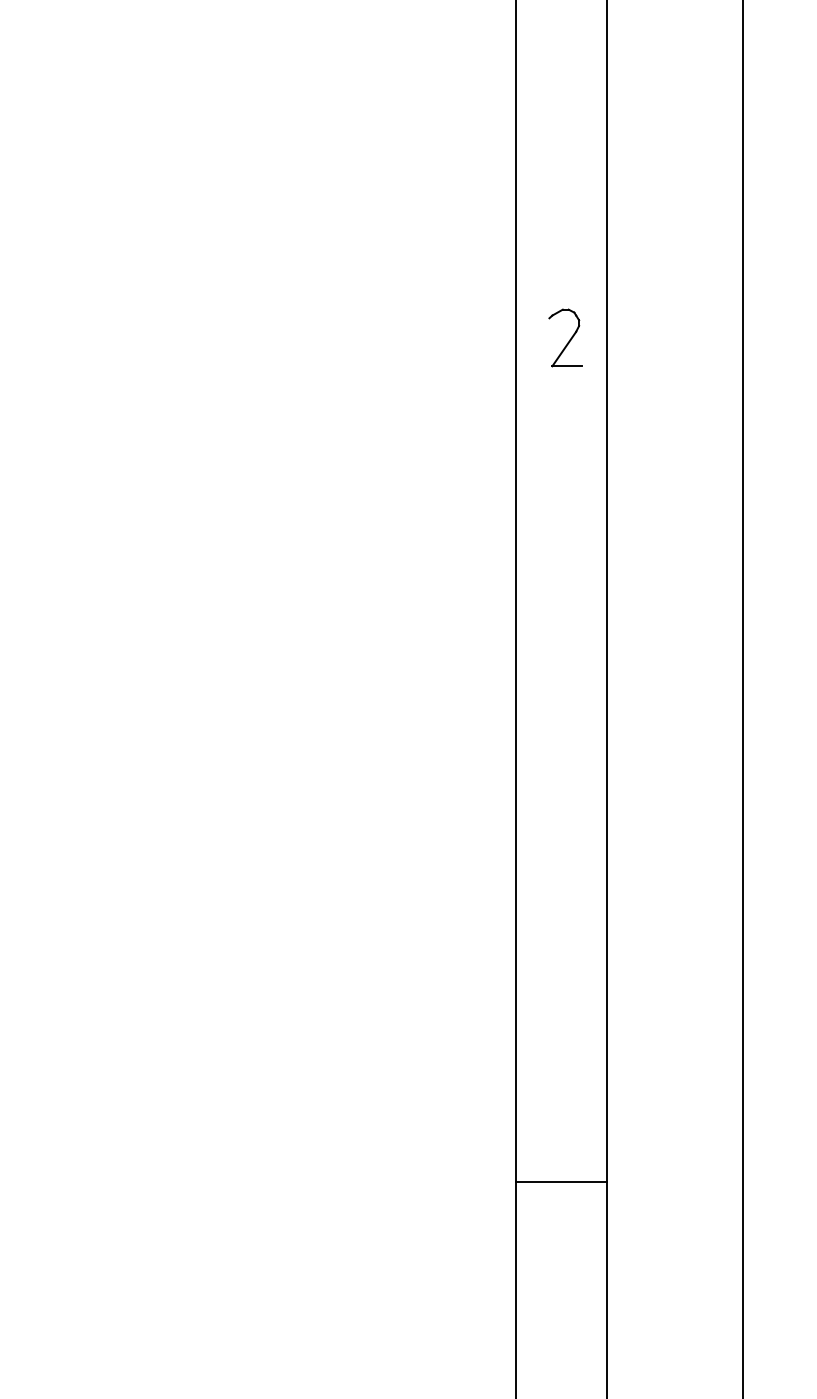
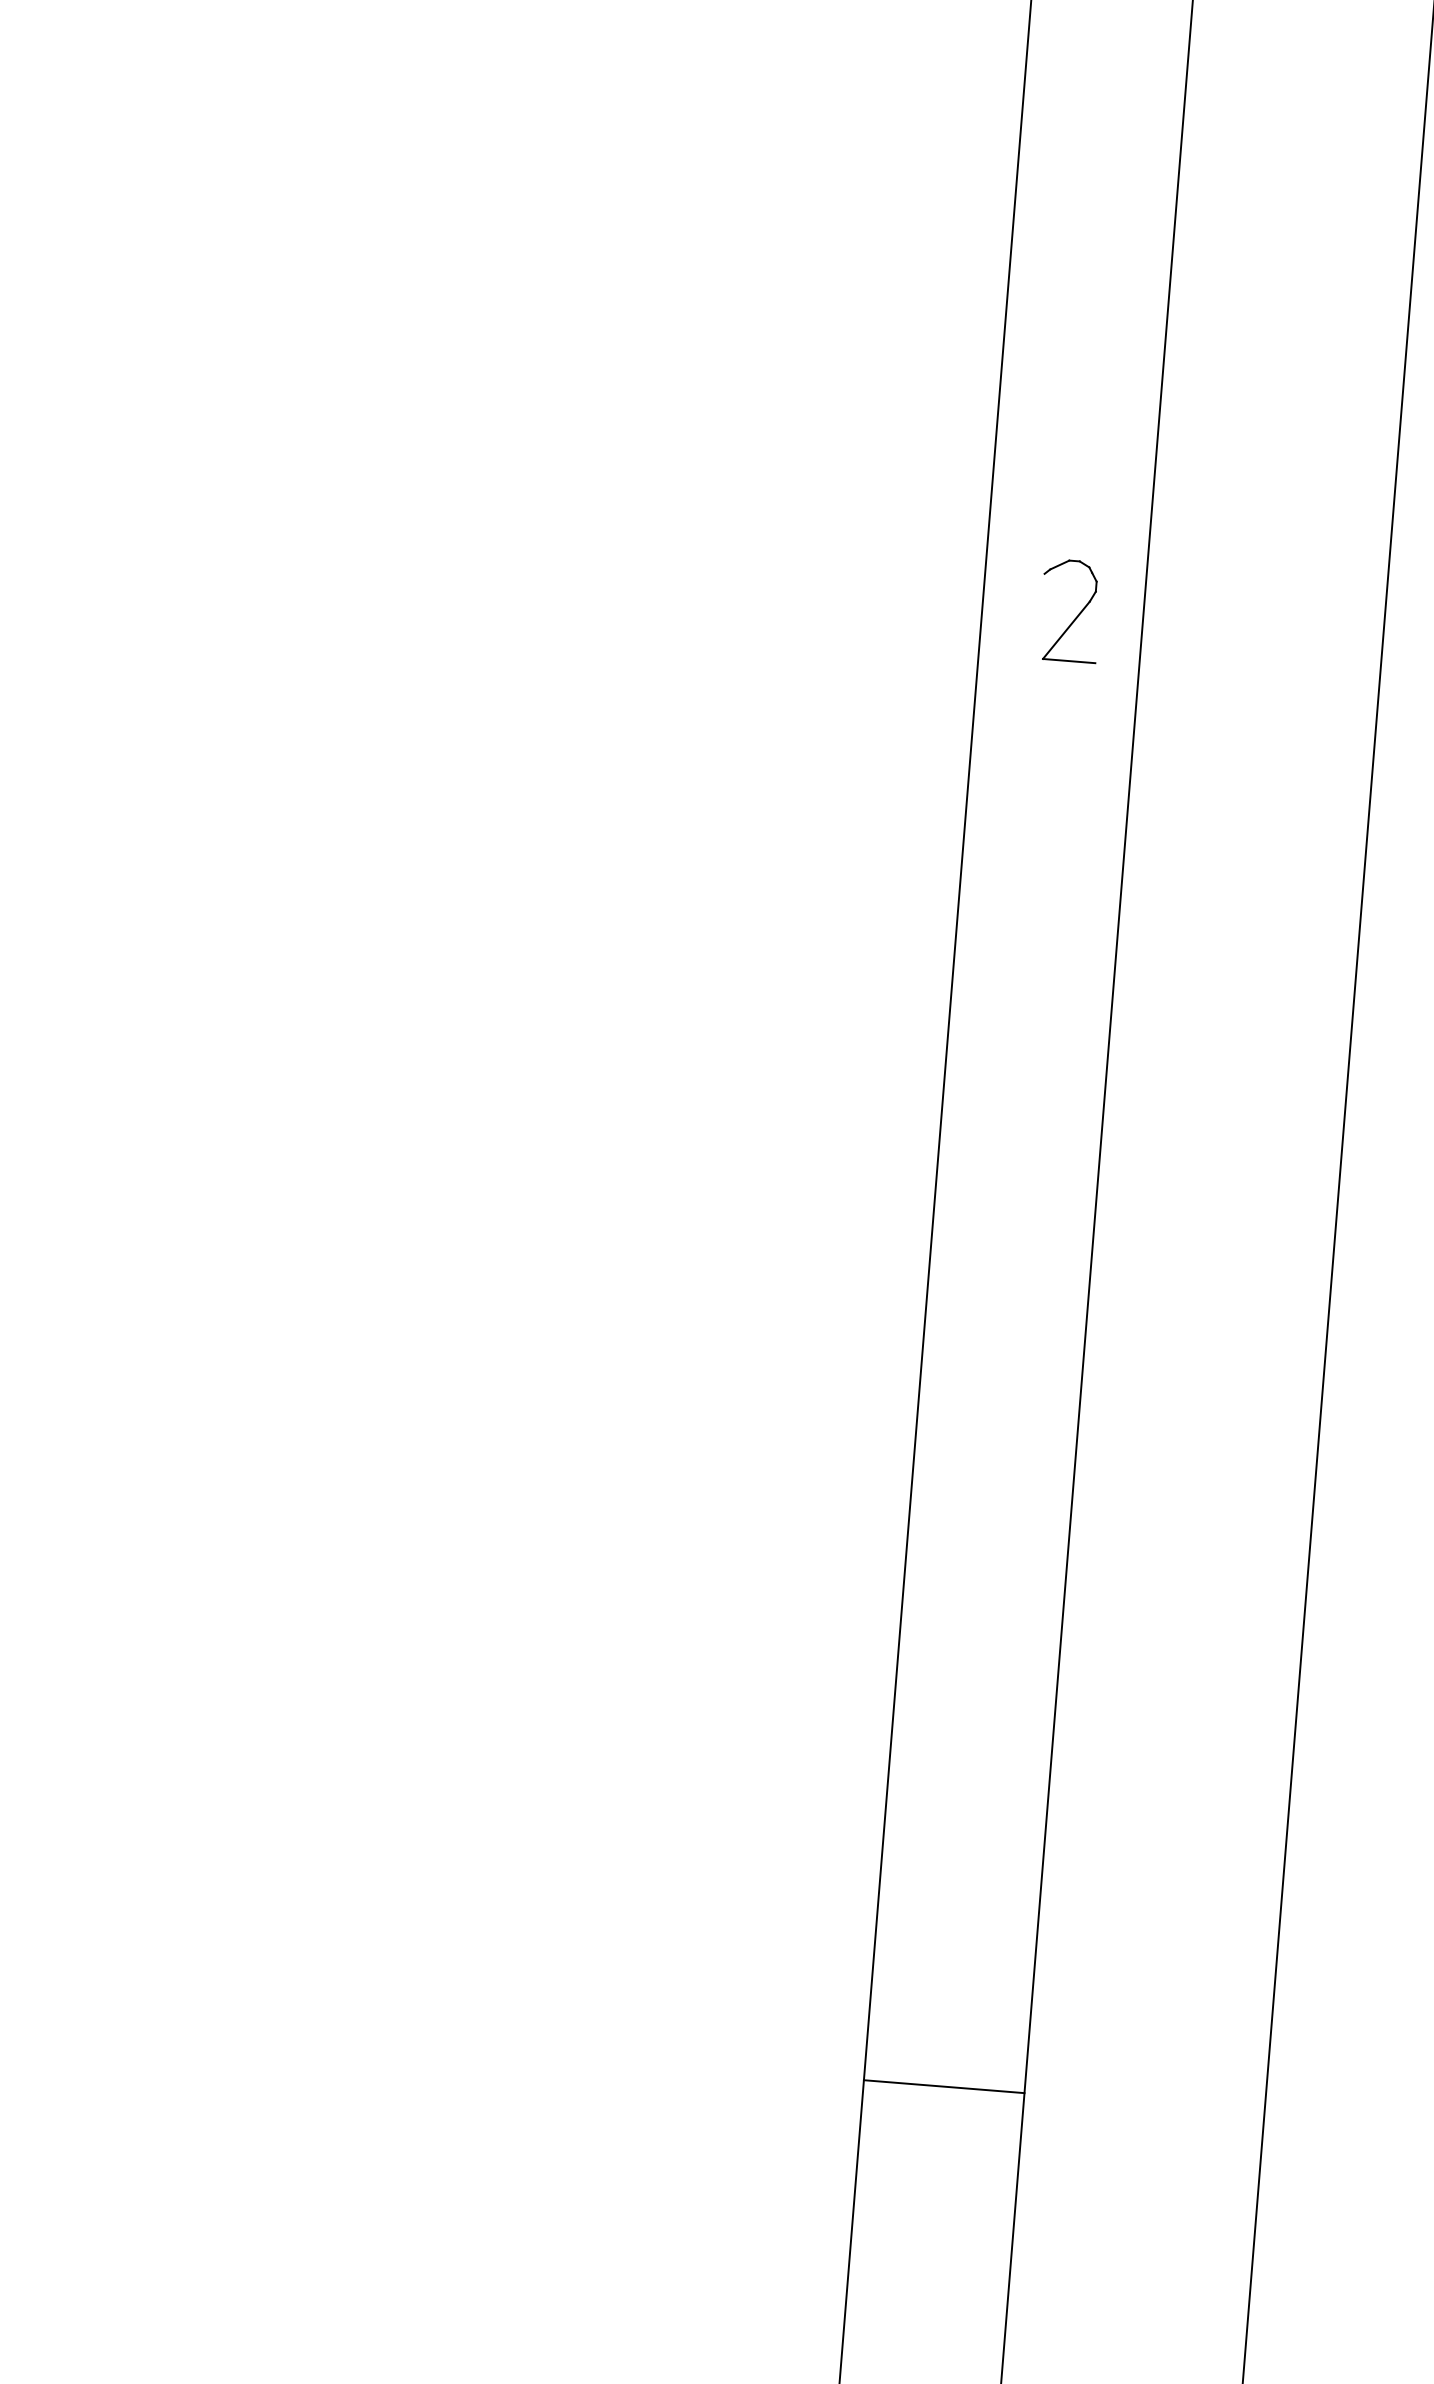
part: (565, 337) -> (1070, 610), moved
line: (560, 1181) -> (942, 2085), moved

